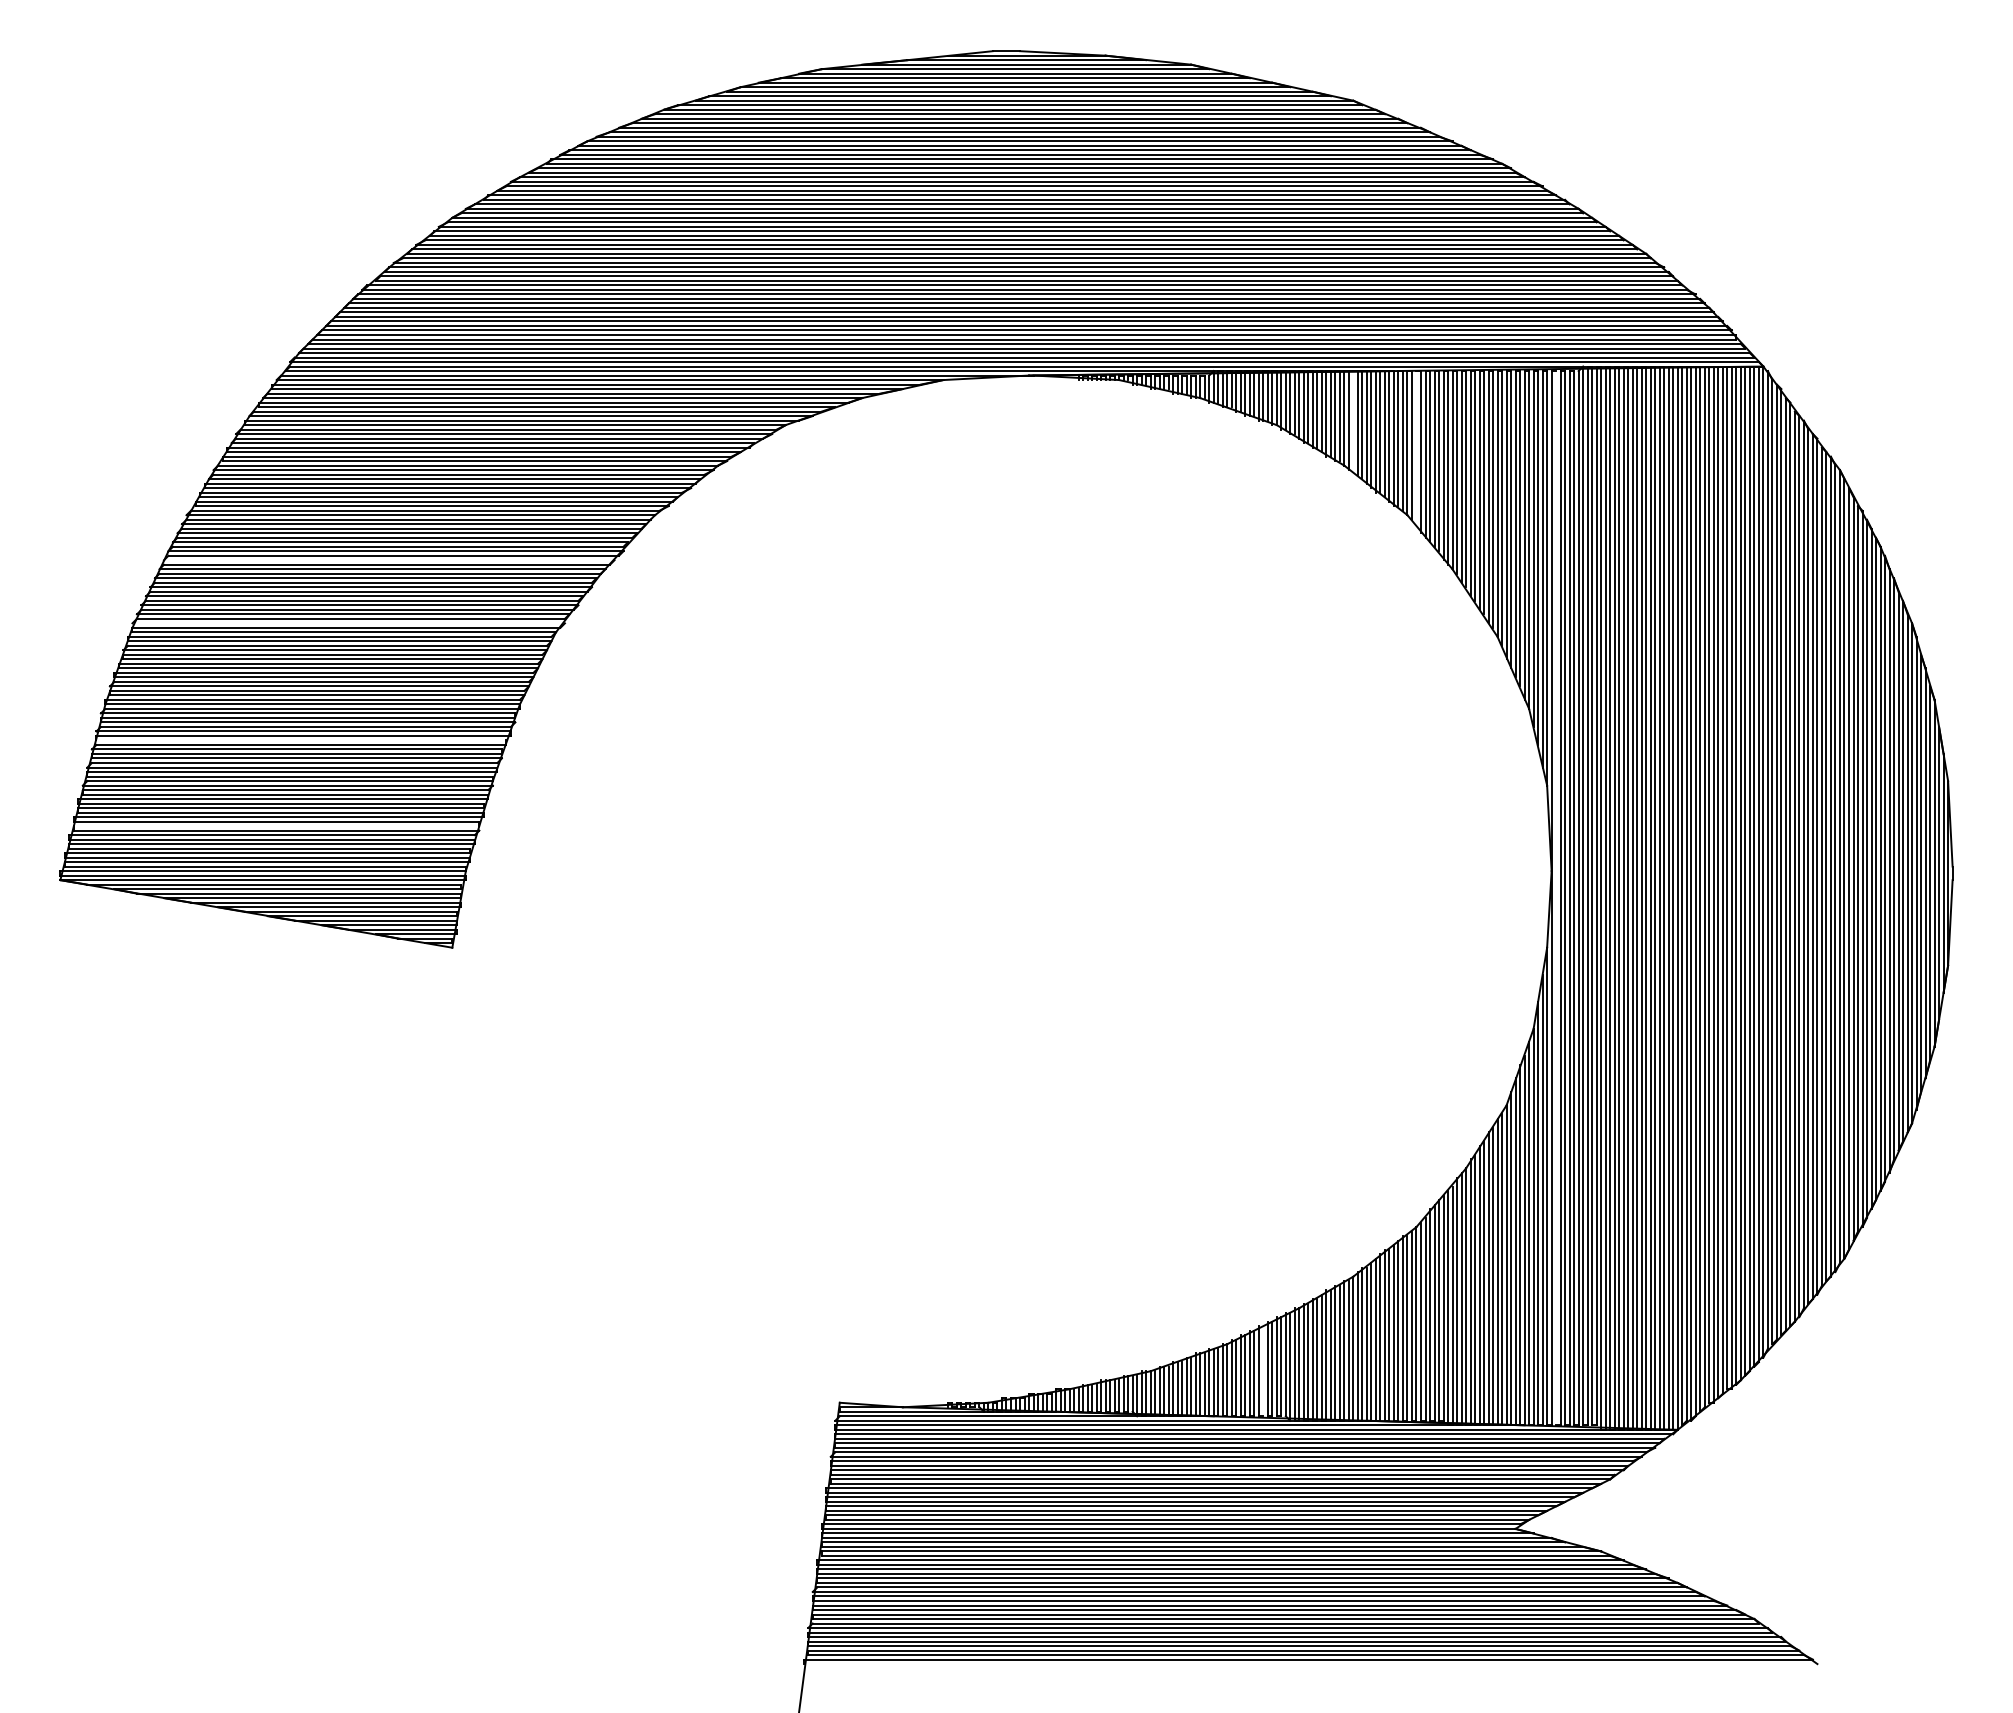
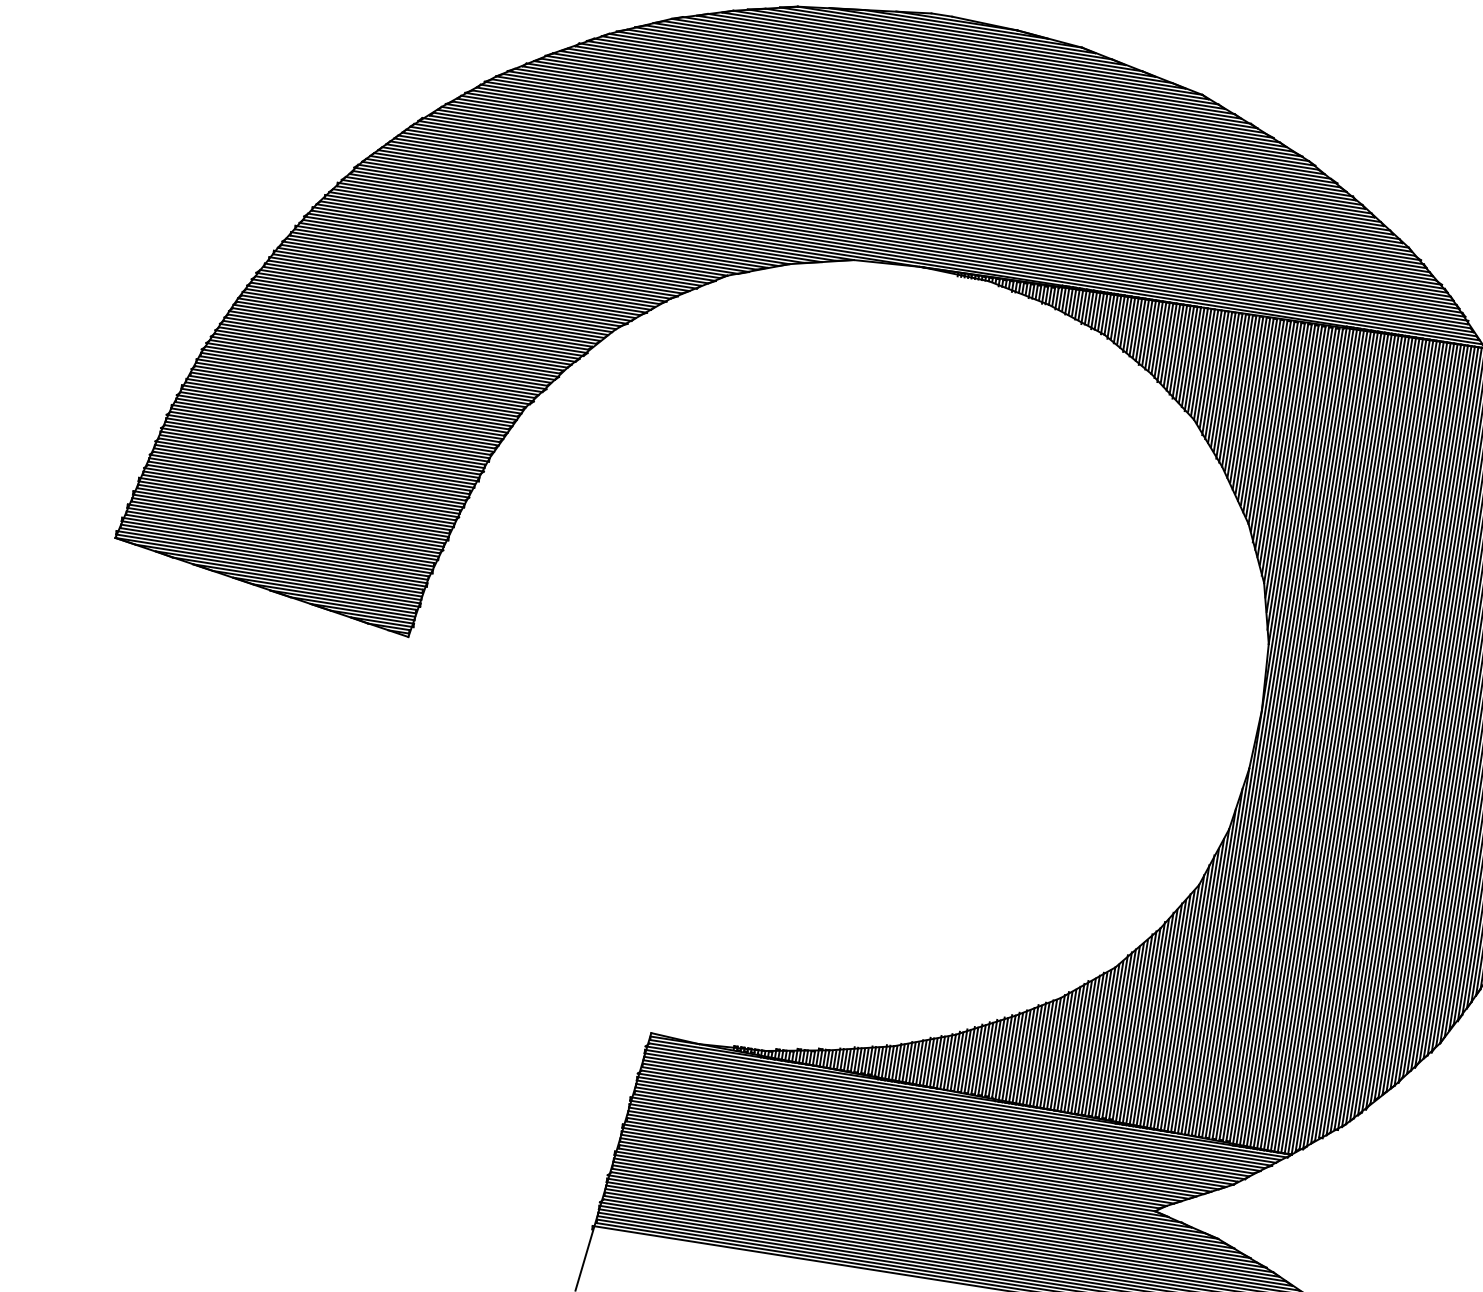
line: (1353, 422) -> (1163, 341), added
line: (1416, 447) -> (1209, 368), added
line: (388, 560) -> (405, 331), added
line: (348, 623) -> (367, 375), added
line: (301, 740) -> (317, 459), added
line: (276, 826) -> (287, 522), added
line: (1556, 898) -> (1262, 731), added
line: (1263, 1371) -> (980, 1060), added

